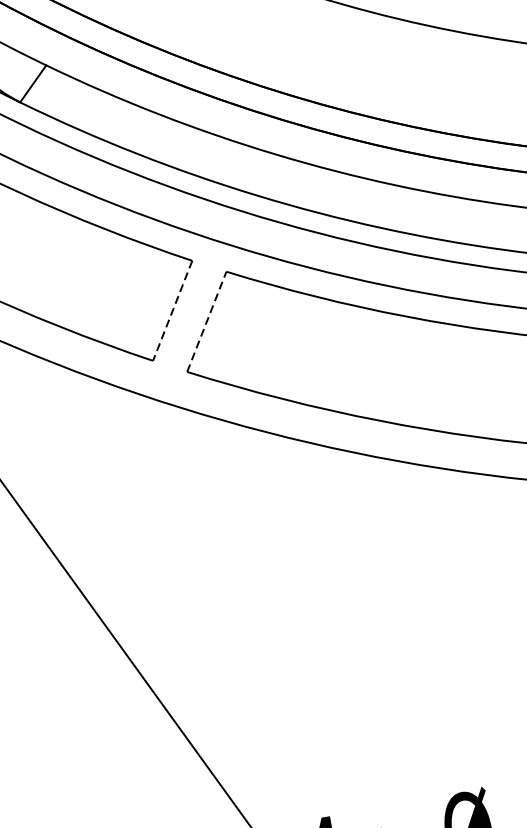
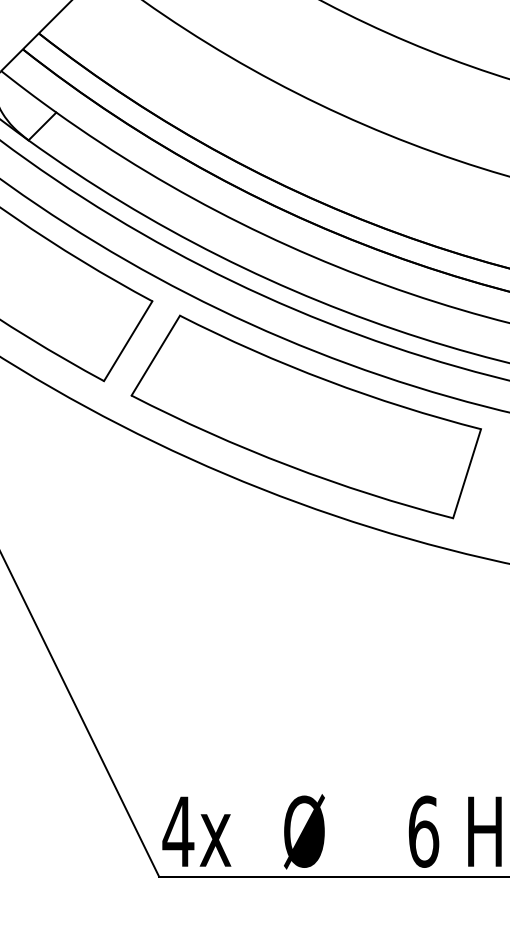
line: (173, 311) -> (128, 341), dashed -> solid
line: (206, 321) -> (155, 355), dashed -> solid

